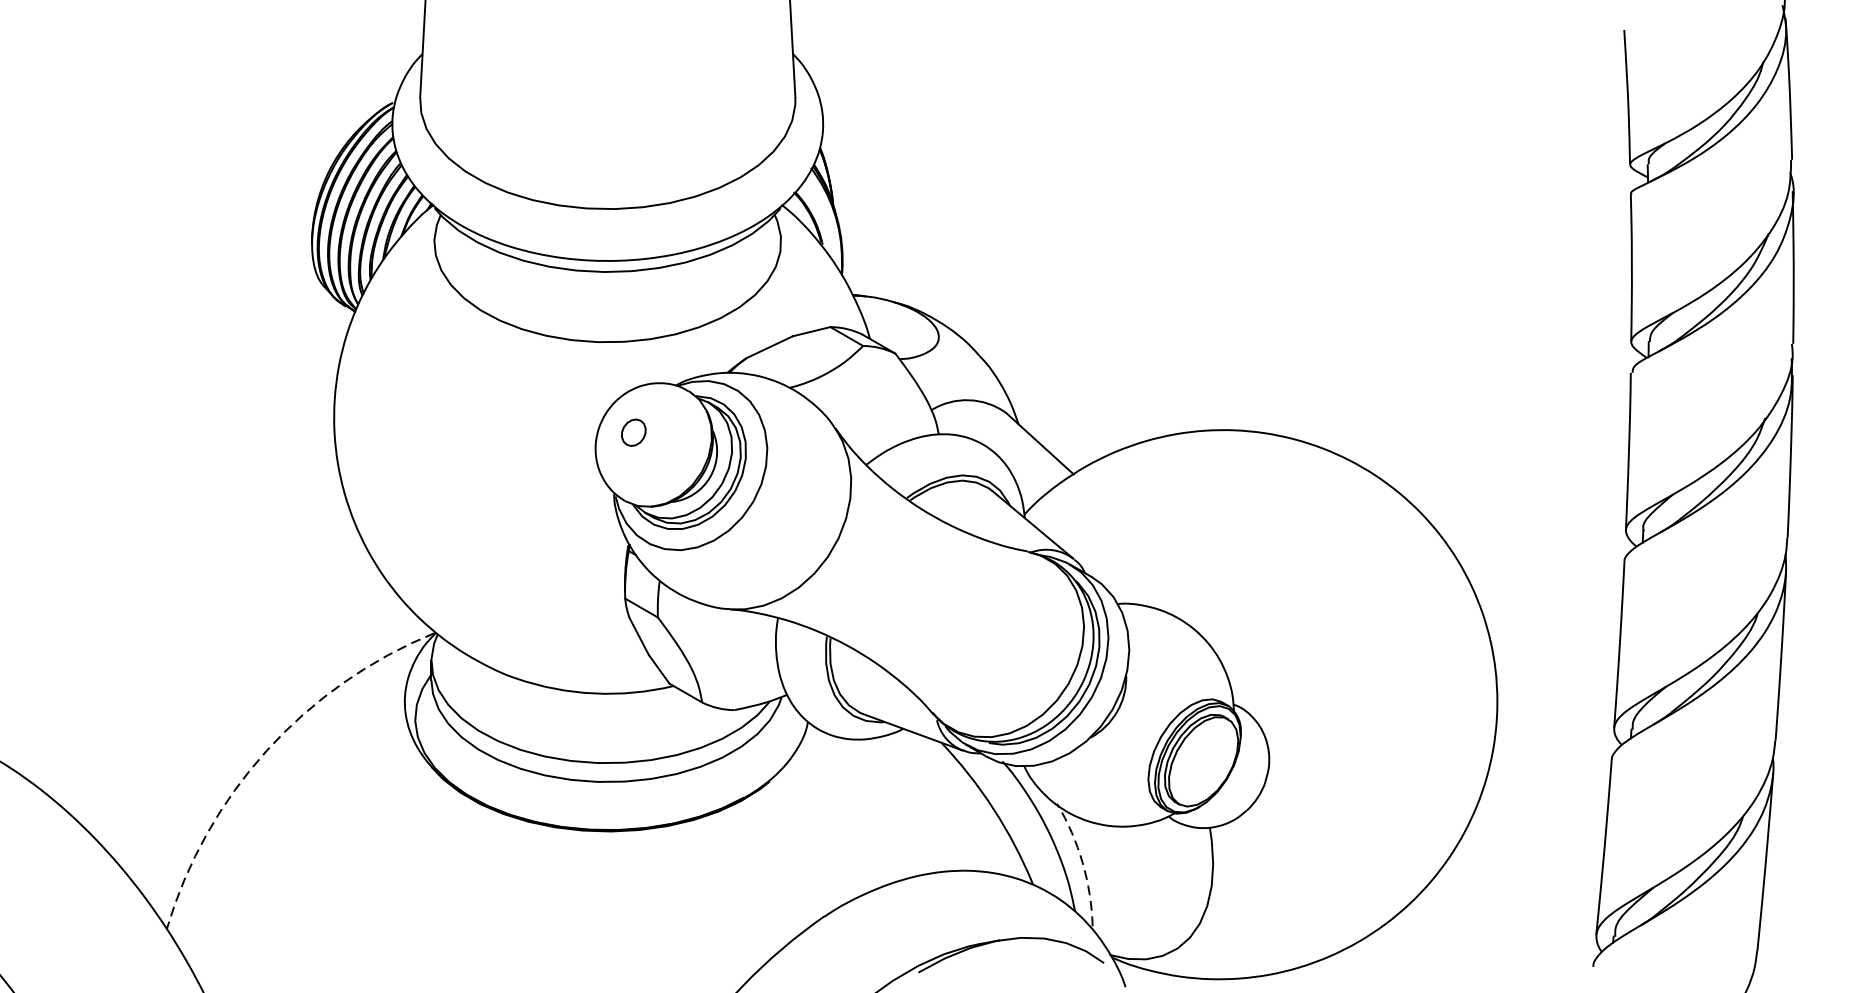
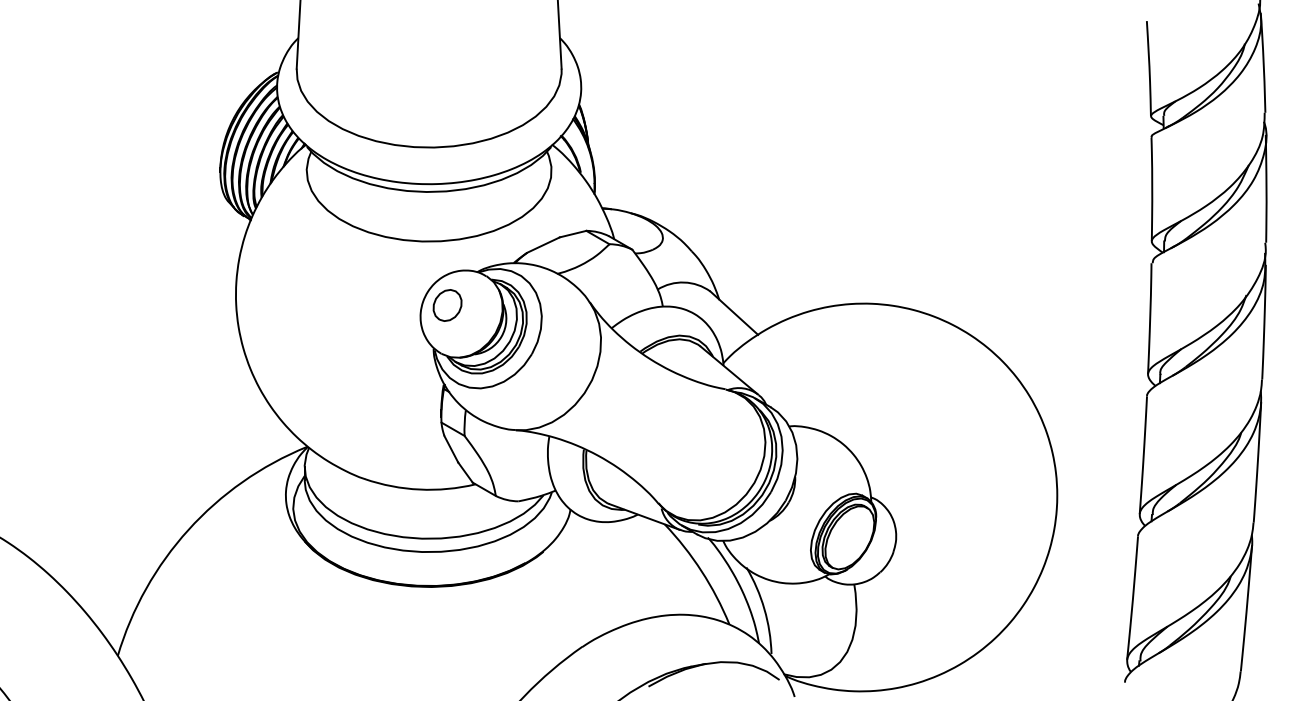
part: (633, 432) -> (447, 305), size x1.67
arc: (266, 750) -> (188, 529), dashed -> solid
arc: (1082, 863) -> (764, 609), dashed -> solid

